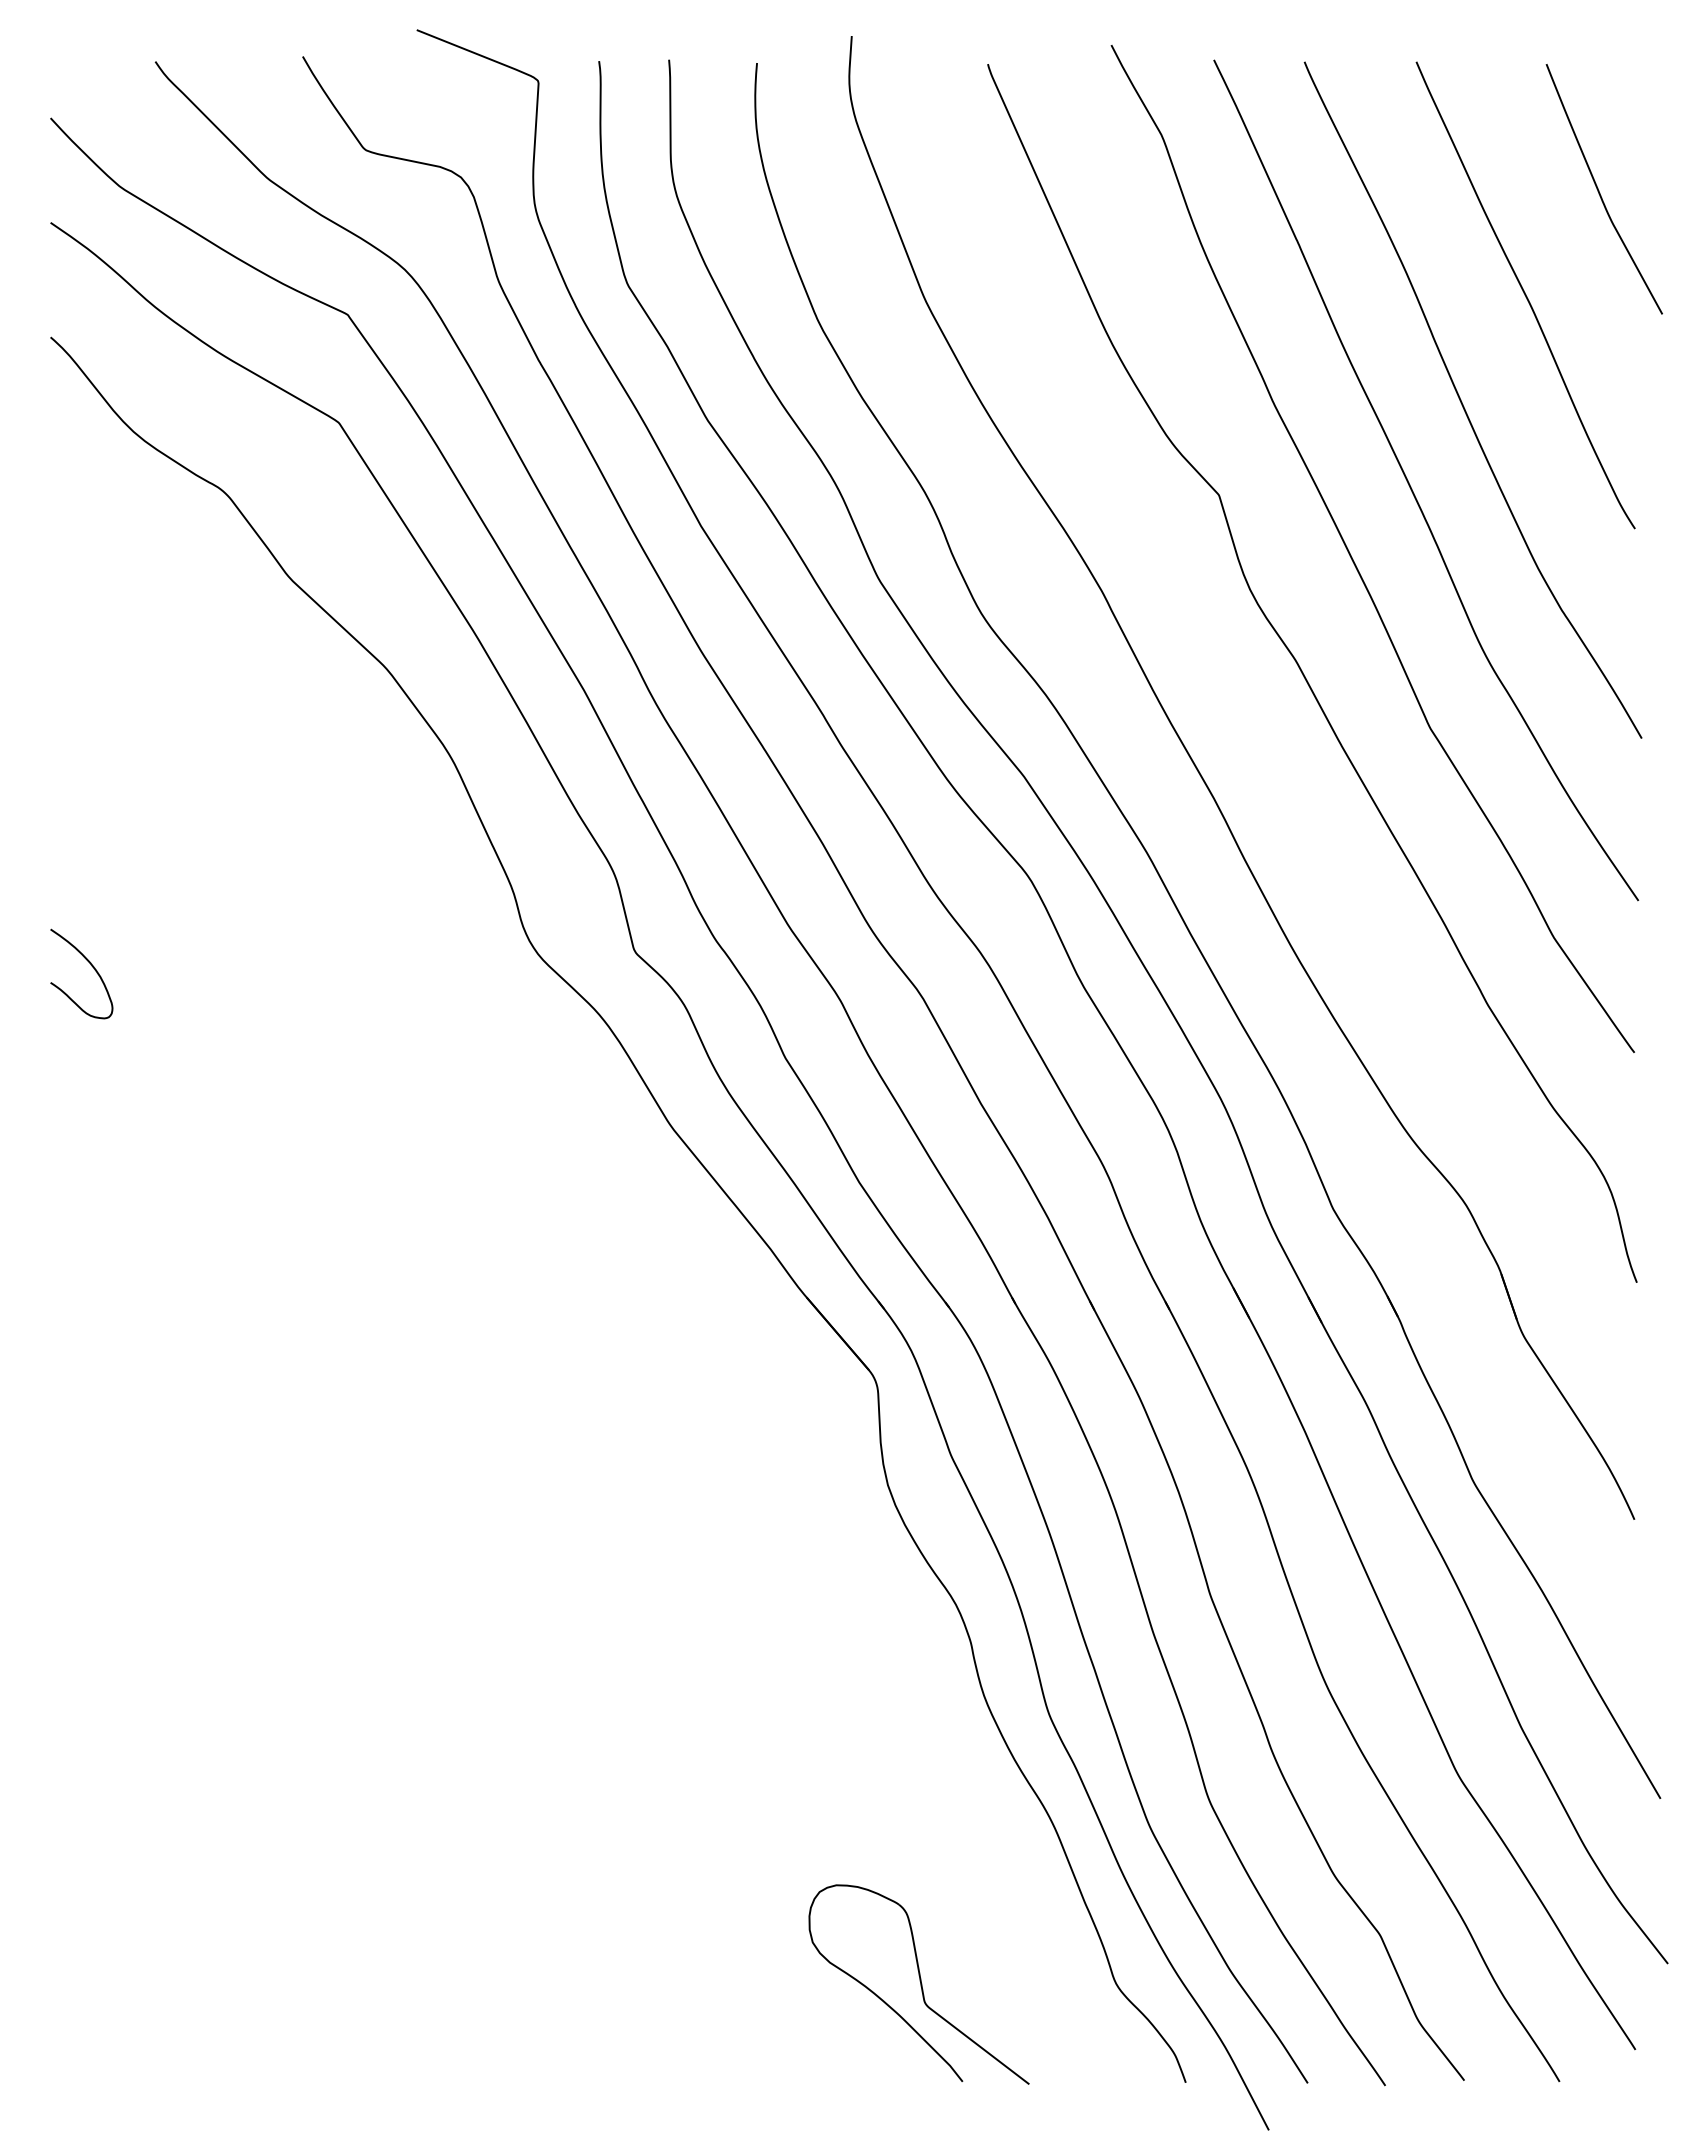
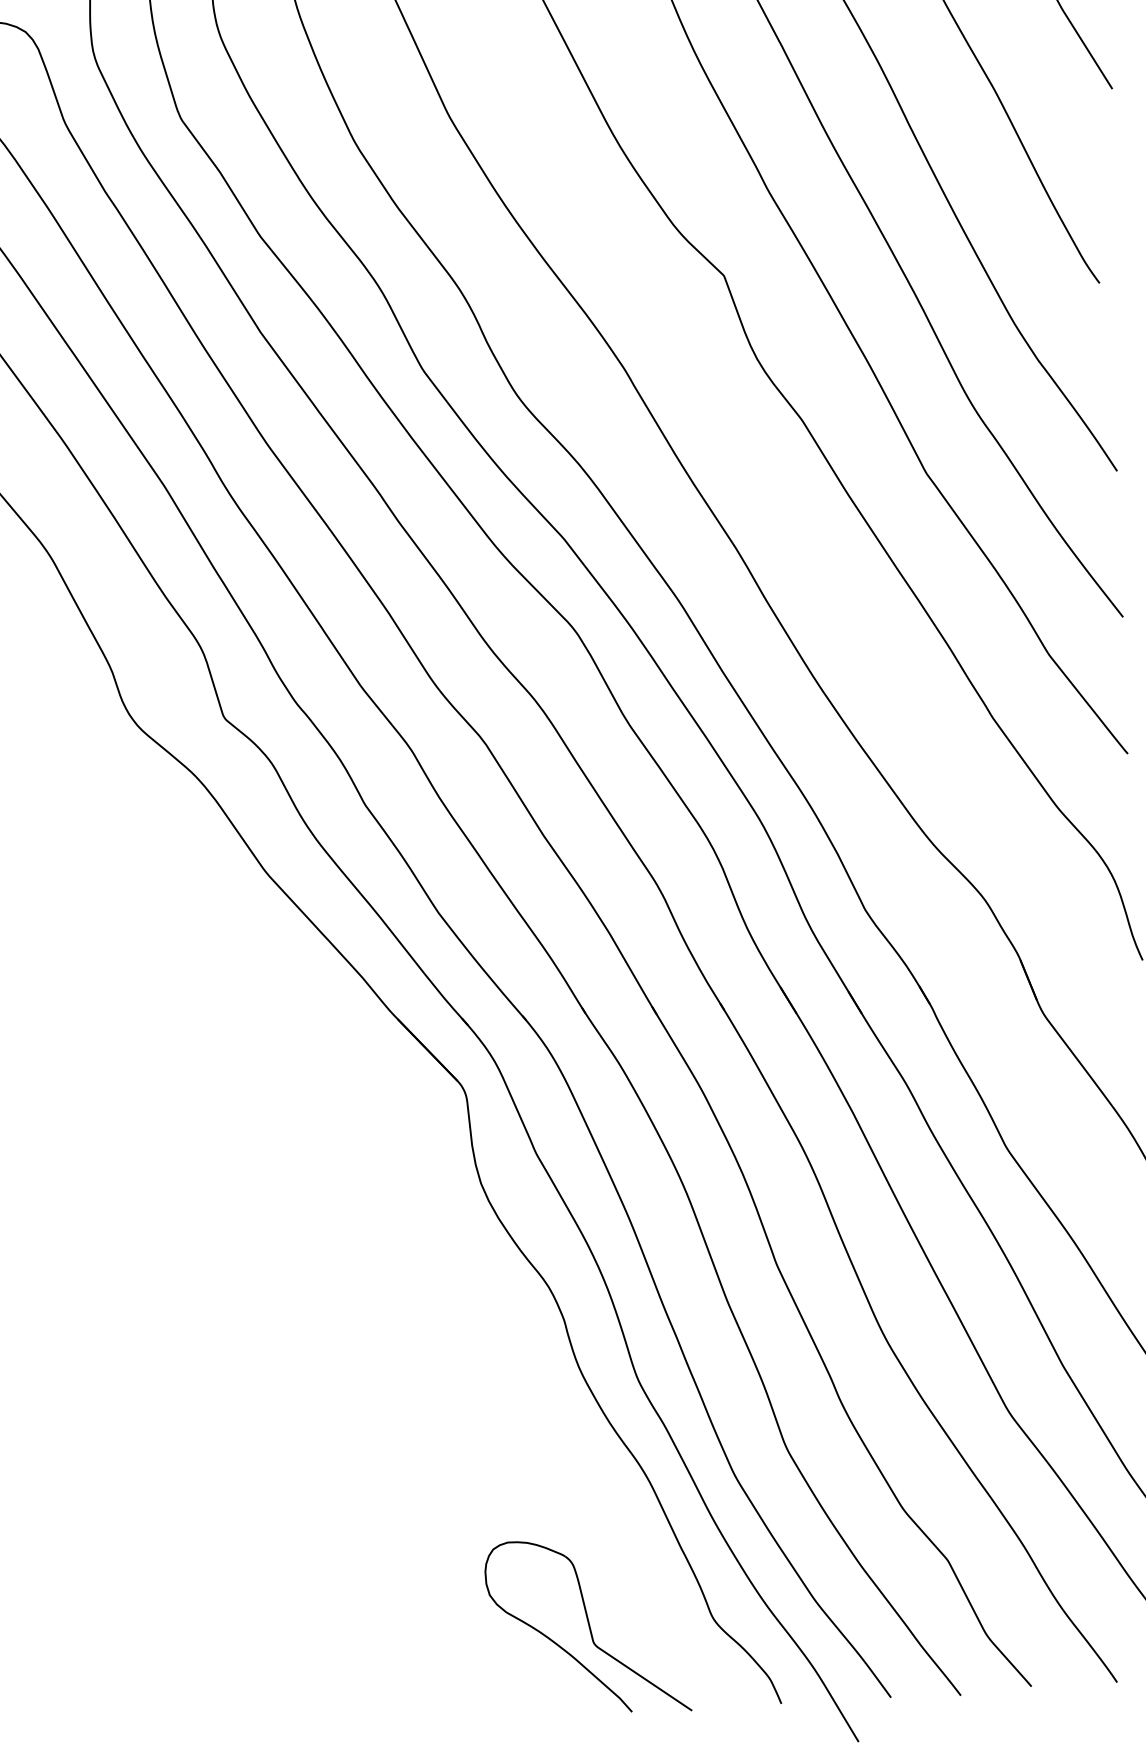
part: (918, 1984) -> (587, 1627), moved

